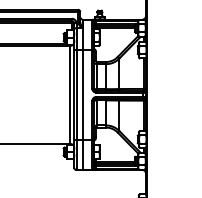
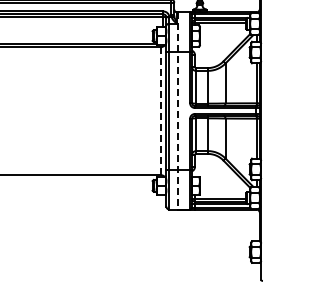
line: (69, 94) -> (160, 110), solid -> dashed
line: (83, 94) -> (178, 110), solid -> dashed

